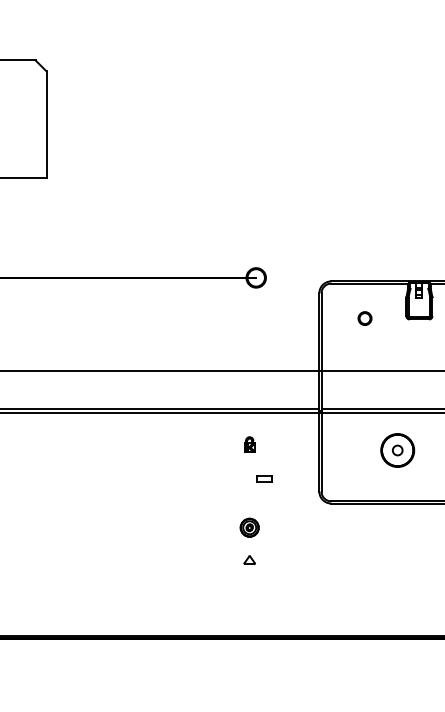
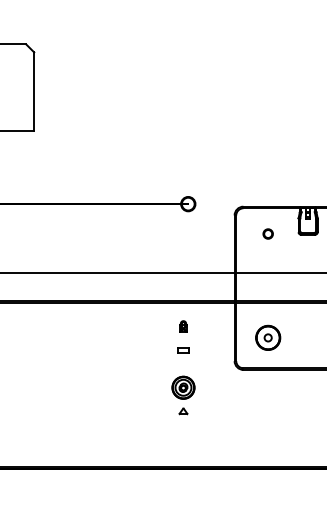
part: (398, 449) -> (268, 337), moved
part: (264, 478) -> (183, 350), moved
part: (249, 527) -> (183, 387), size x1.67

